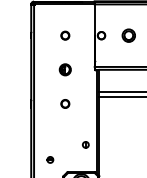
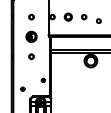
part: (65, 69) -> (31, 36), size x1.6

